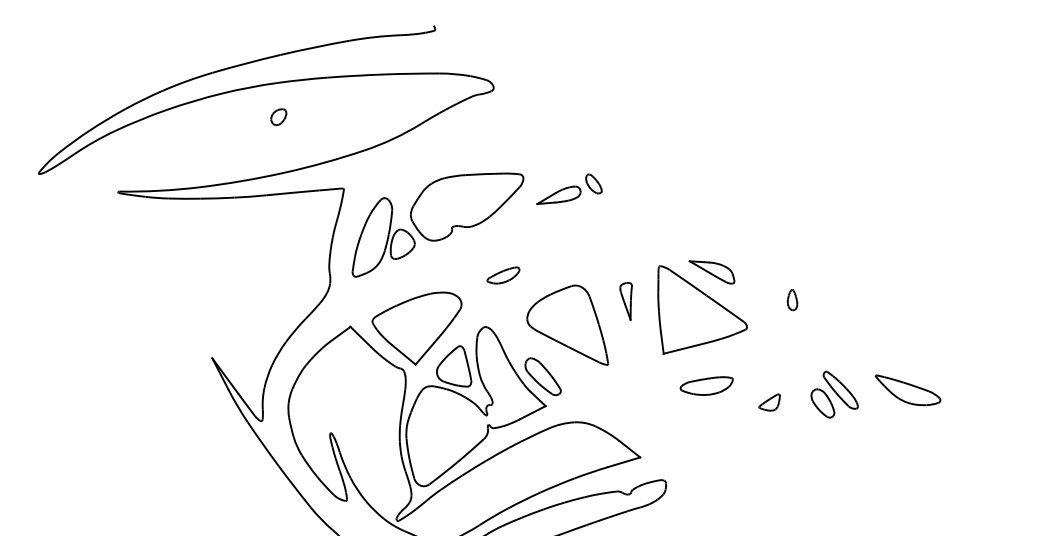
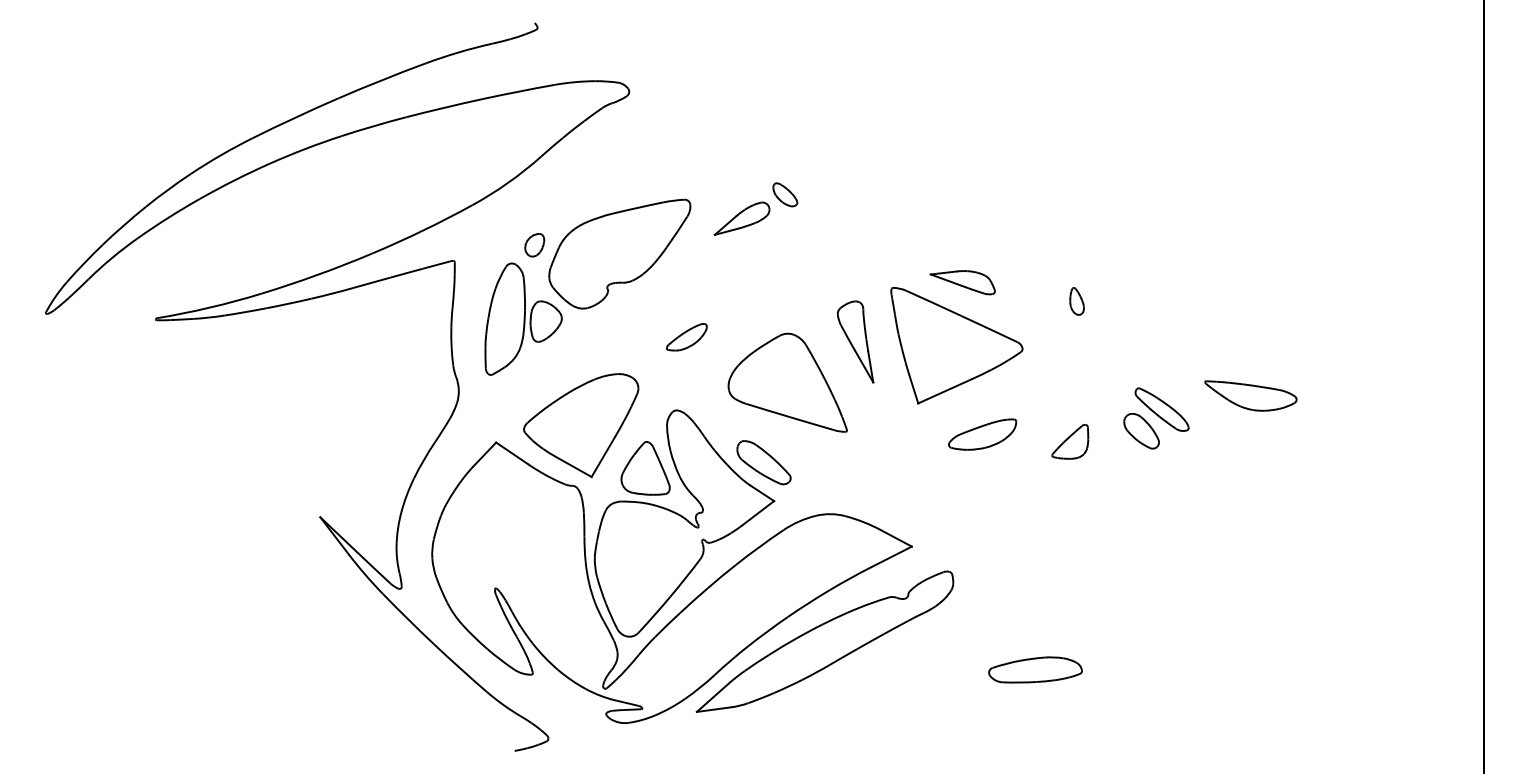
part: (278, 117) -> (534, 245), moved
part: (626, 300) -> (855, 341), size x1.67
part: (769, 401) -> (1070, 441), size x1.43

